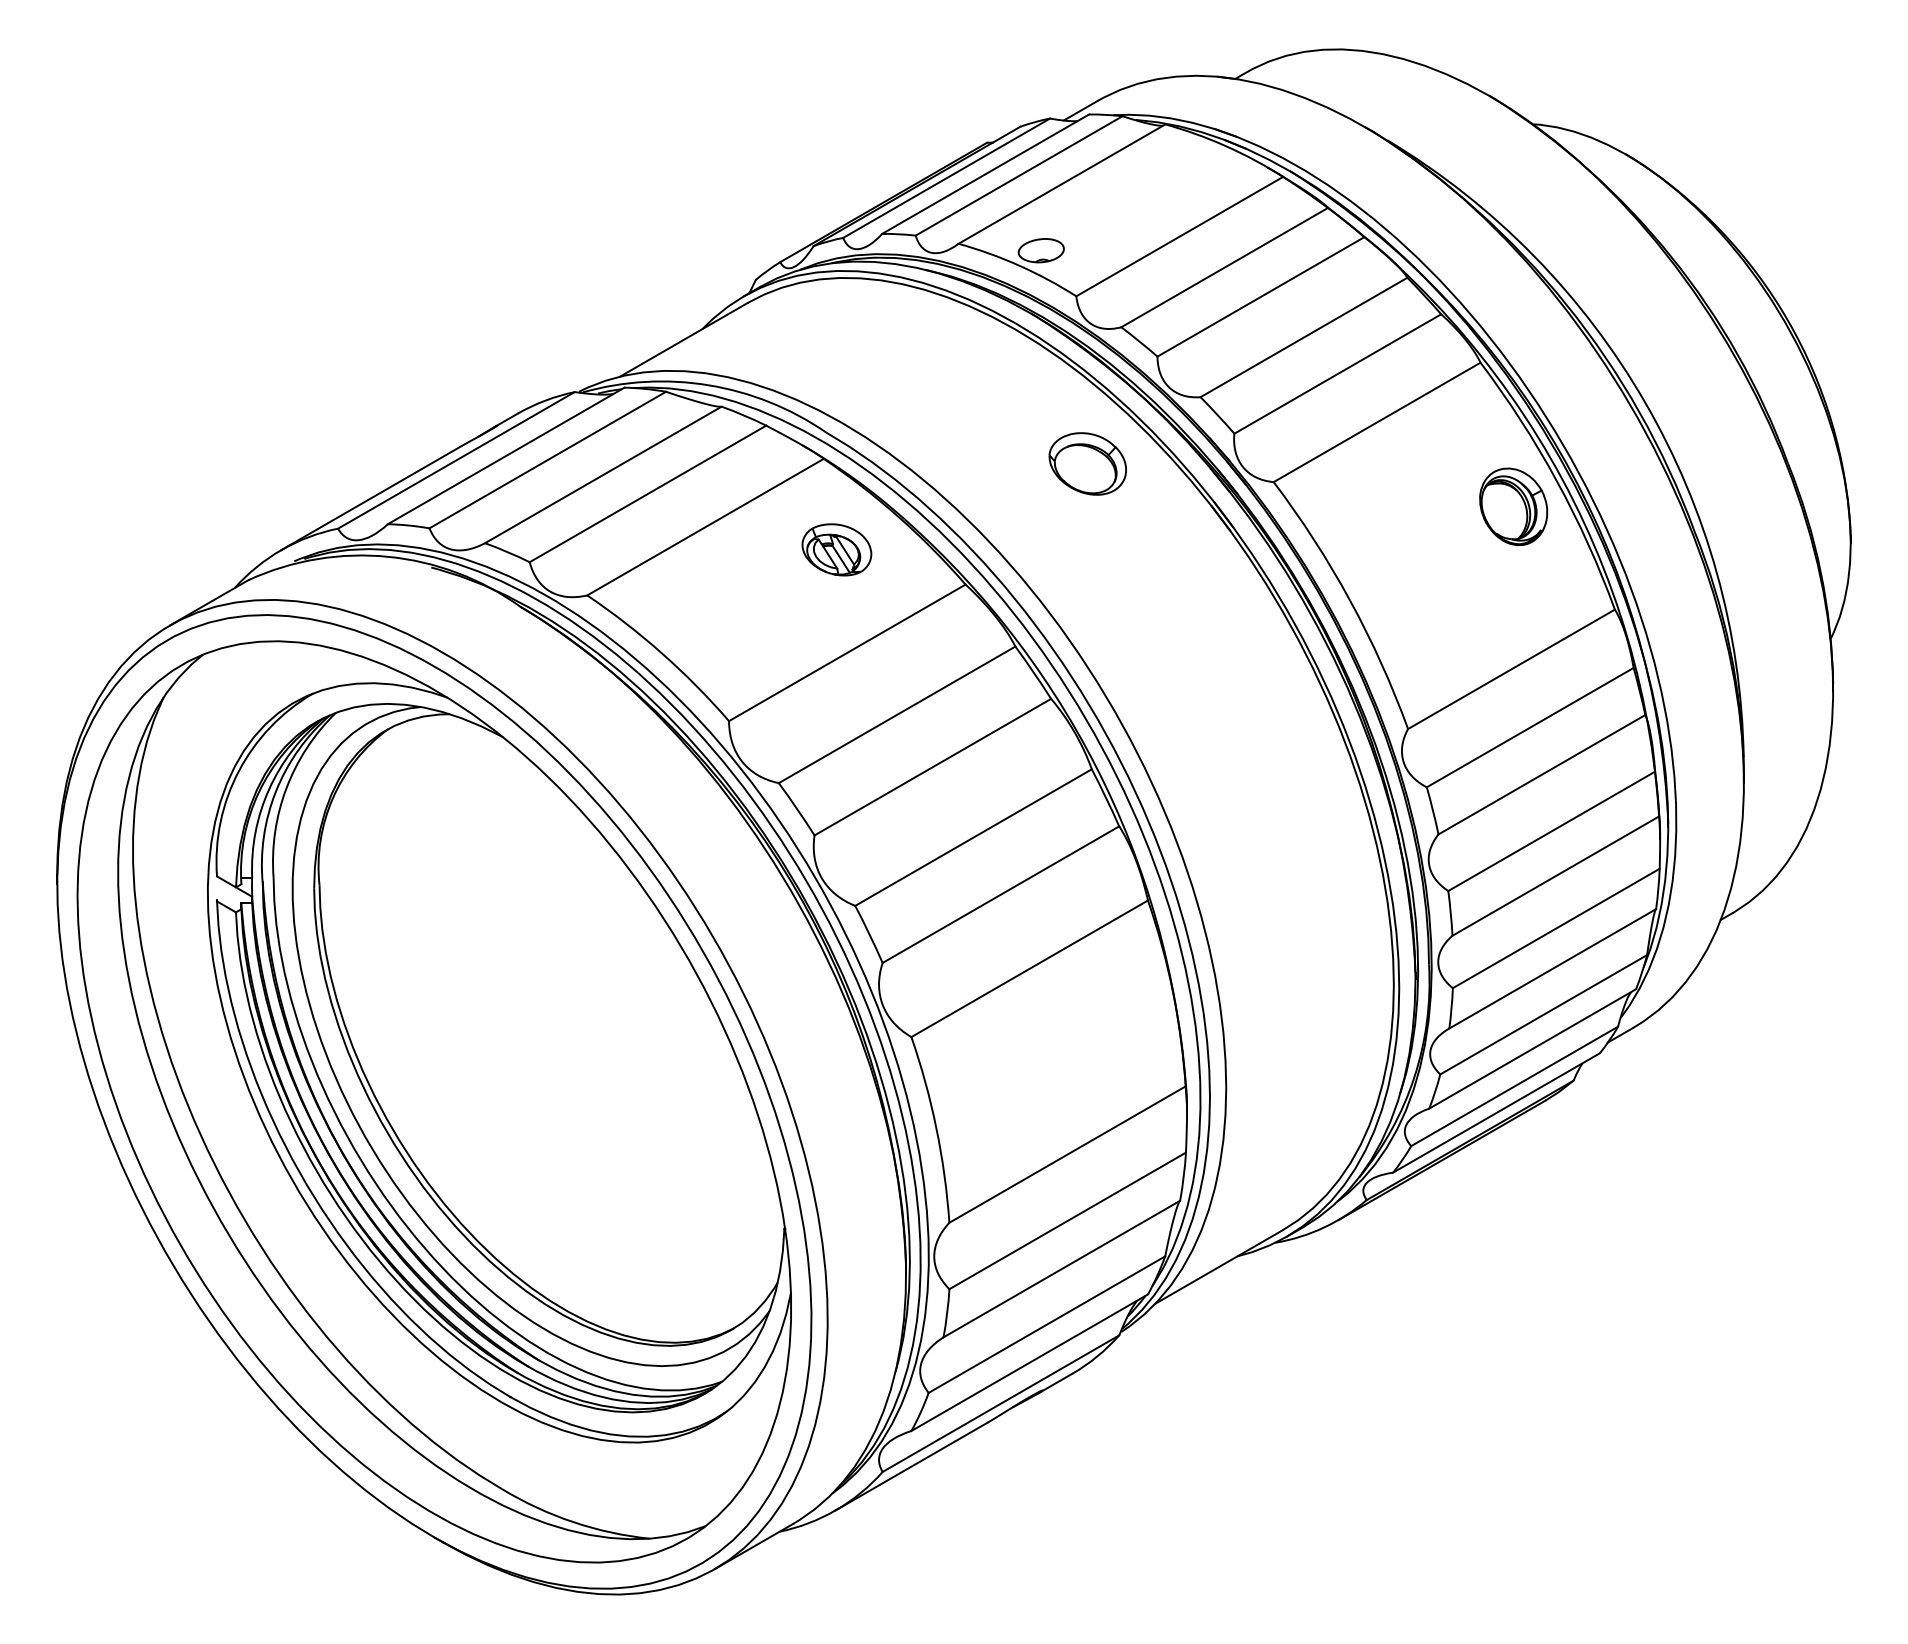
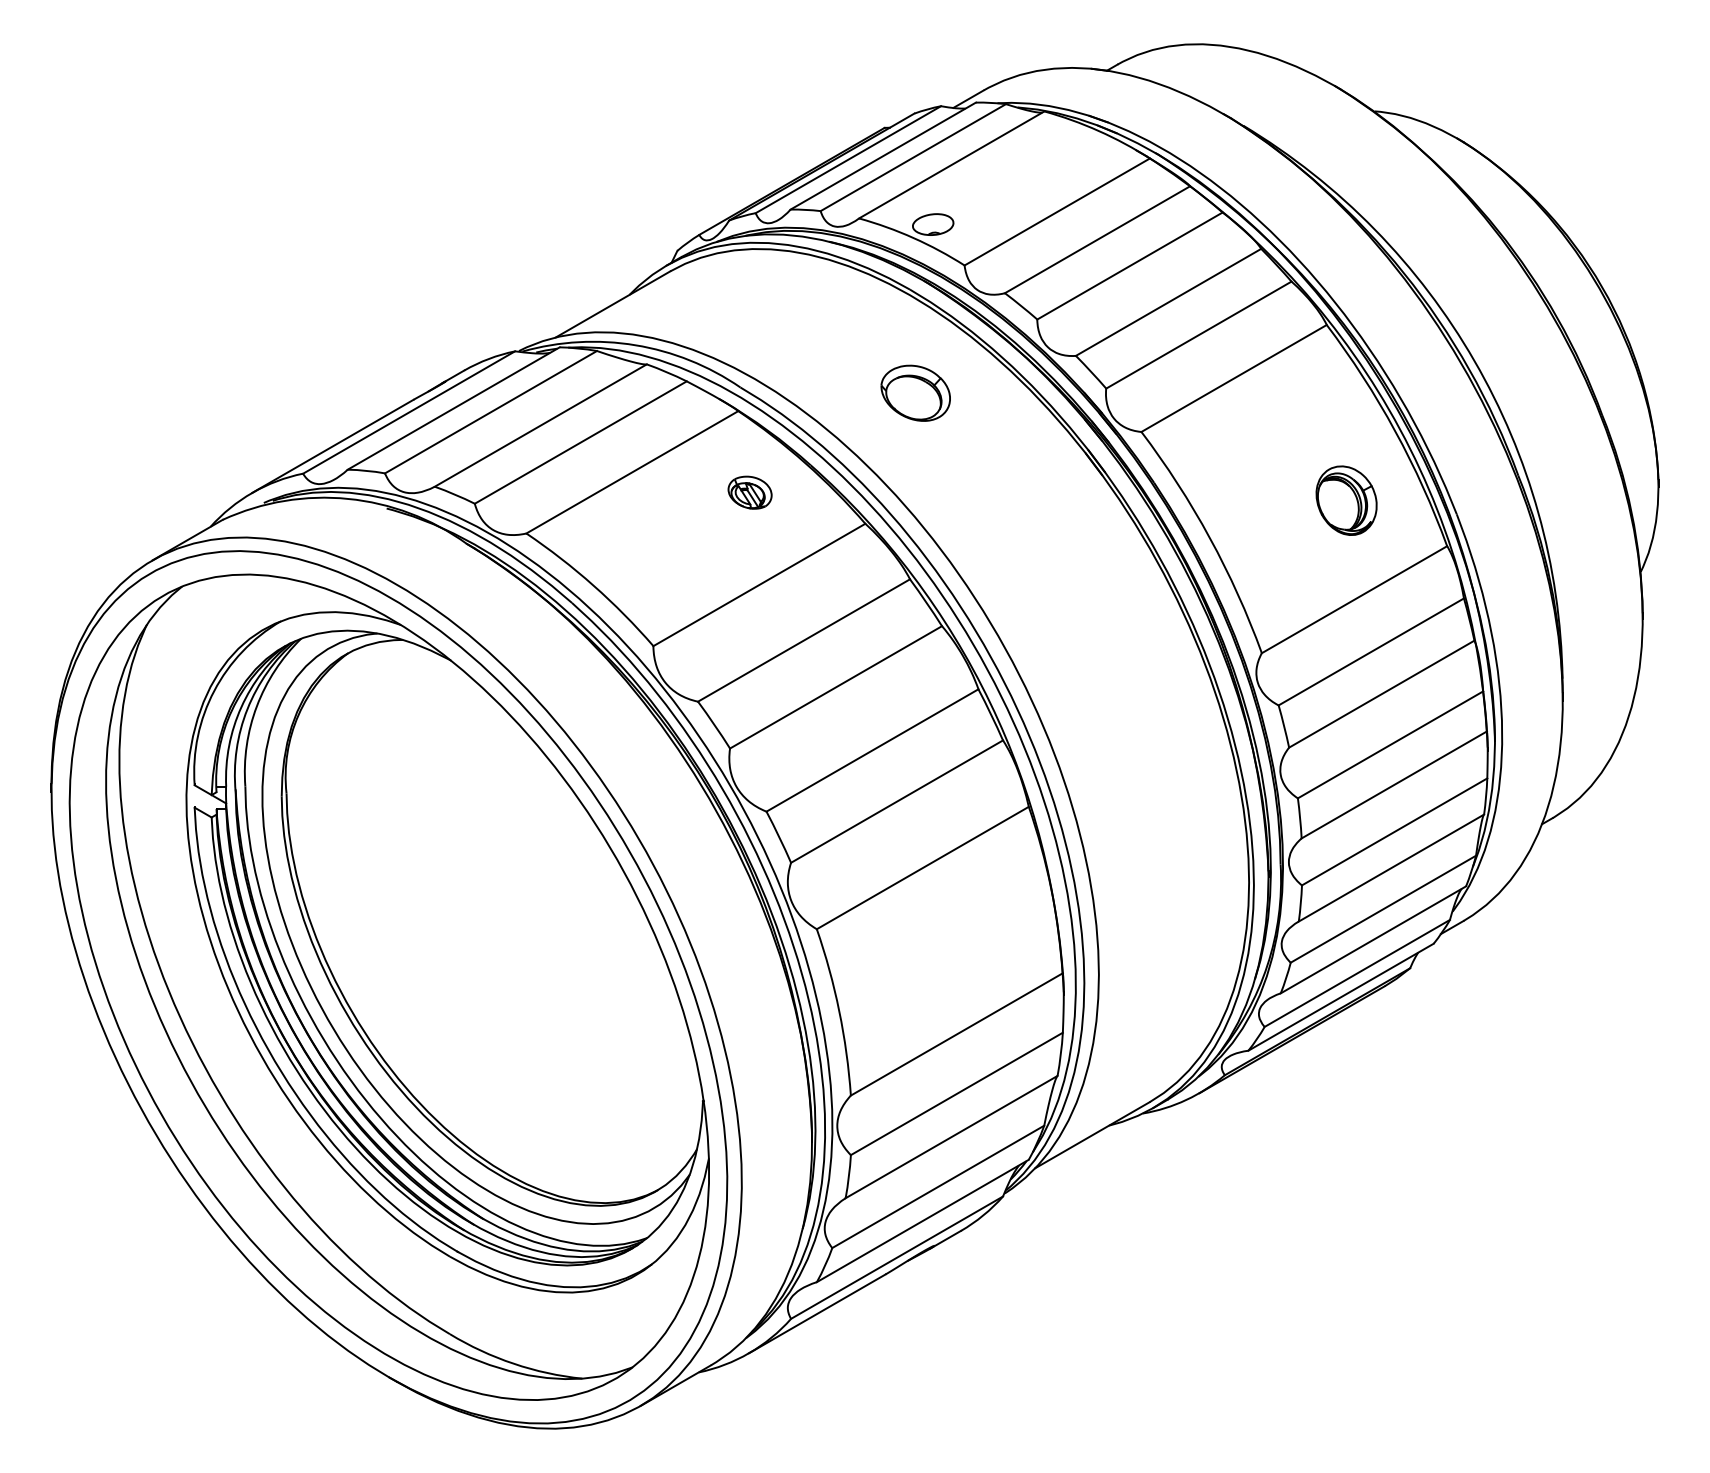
part: (1087, 463) -> (915, 392), moved
part: (1513, 506) -> (1346, 500), moved
part: (836, 549) -> (749, 492), size x0.7

